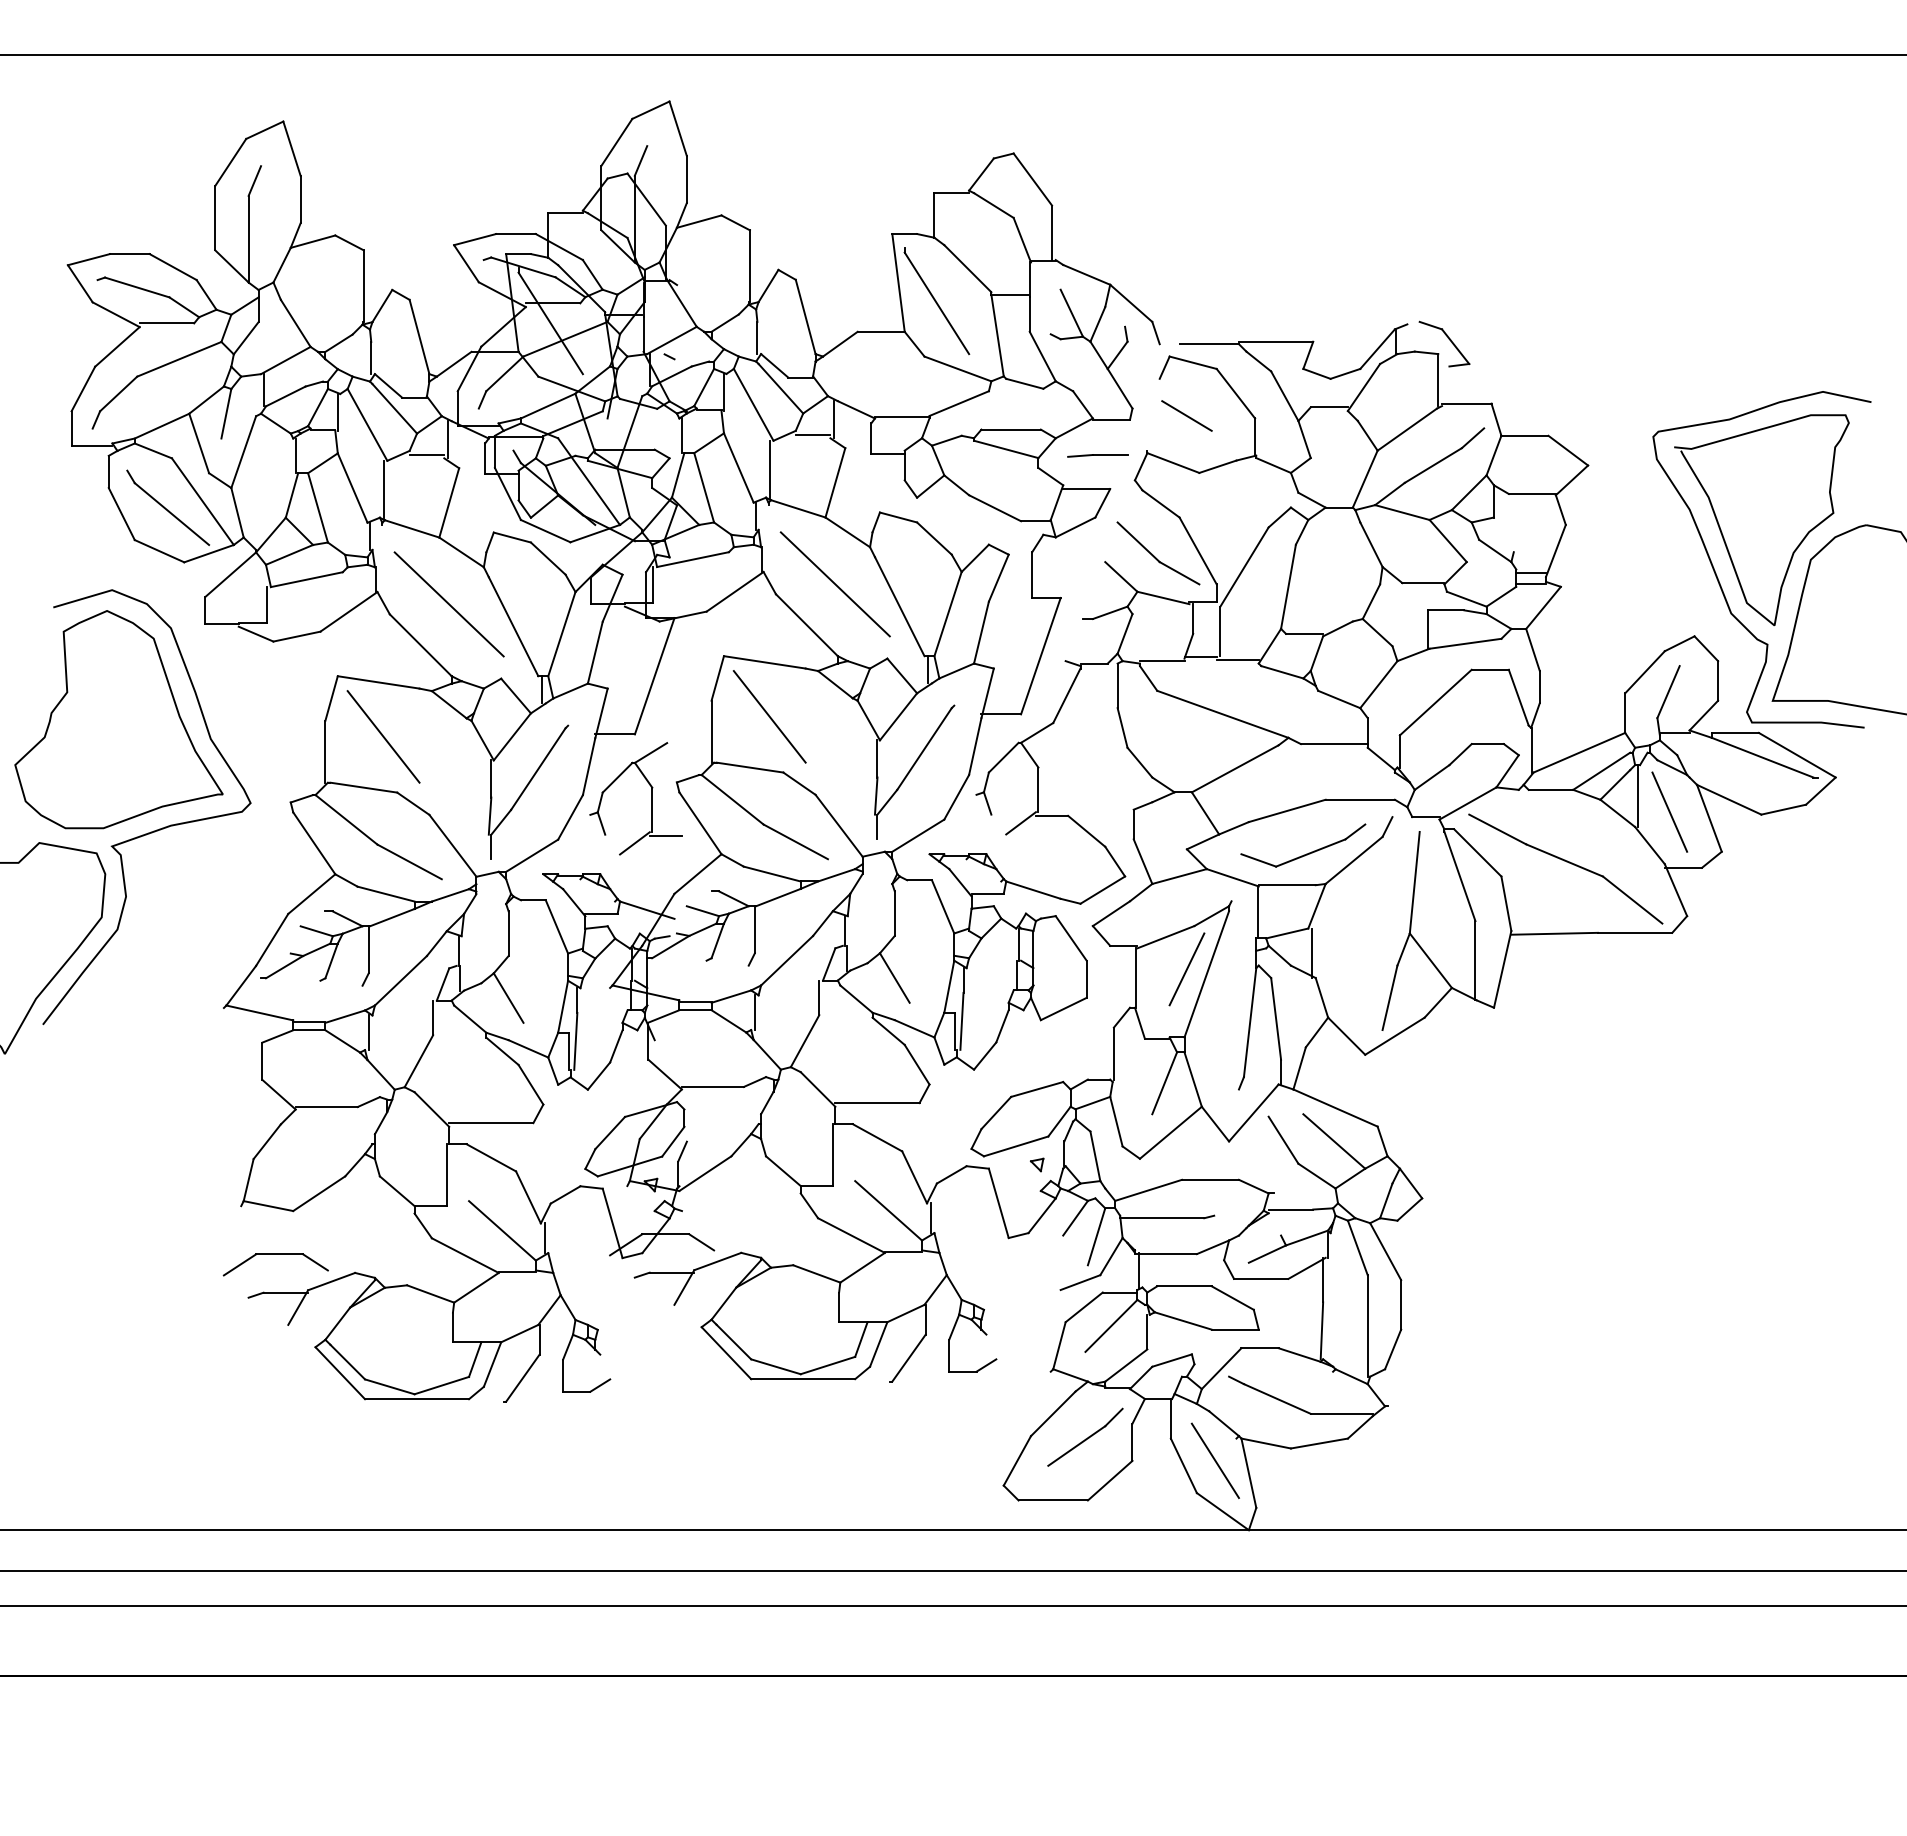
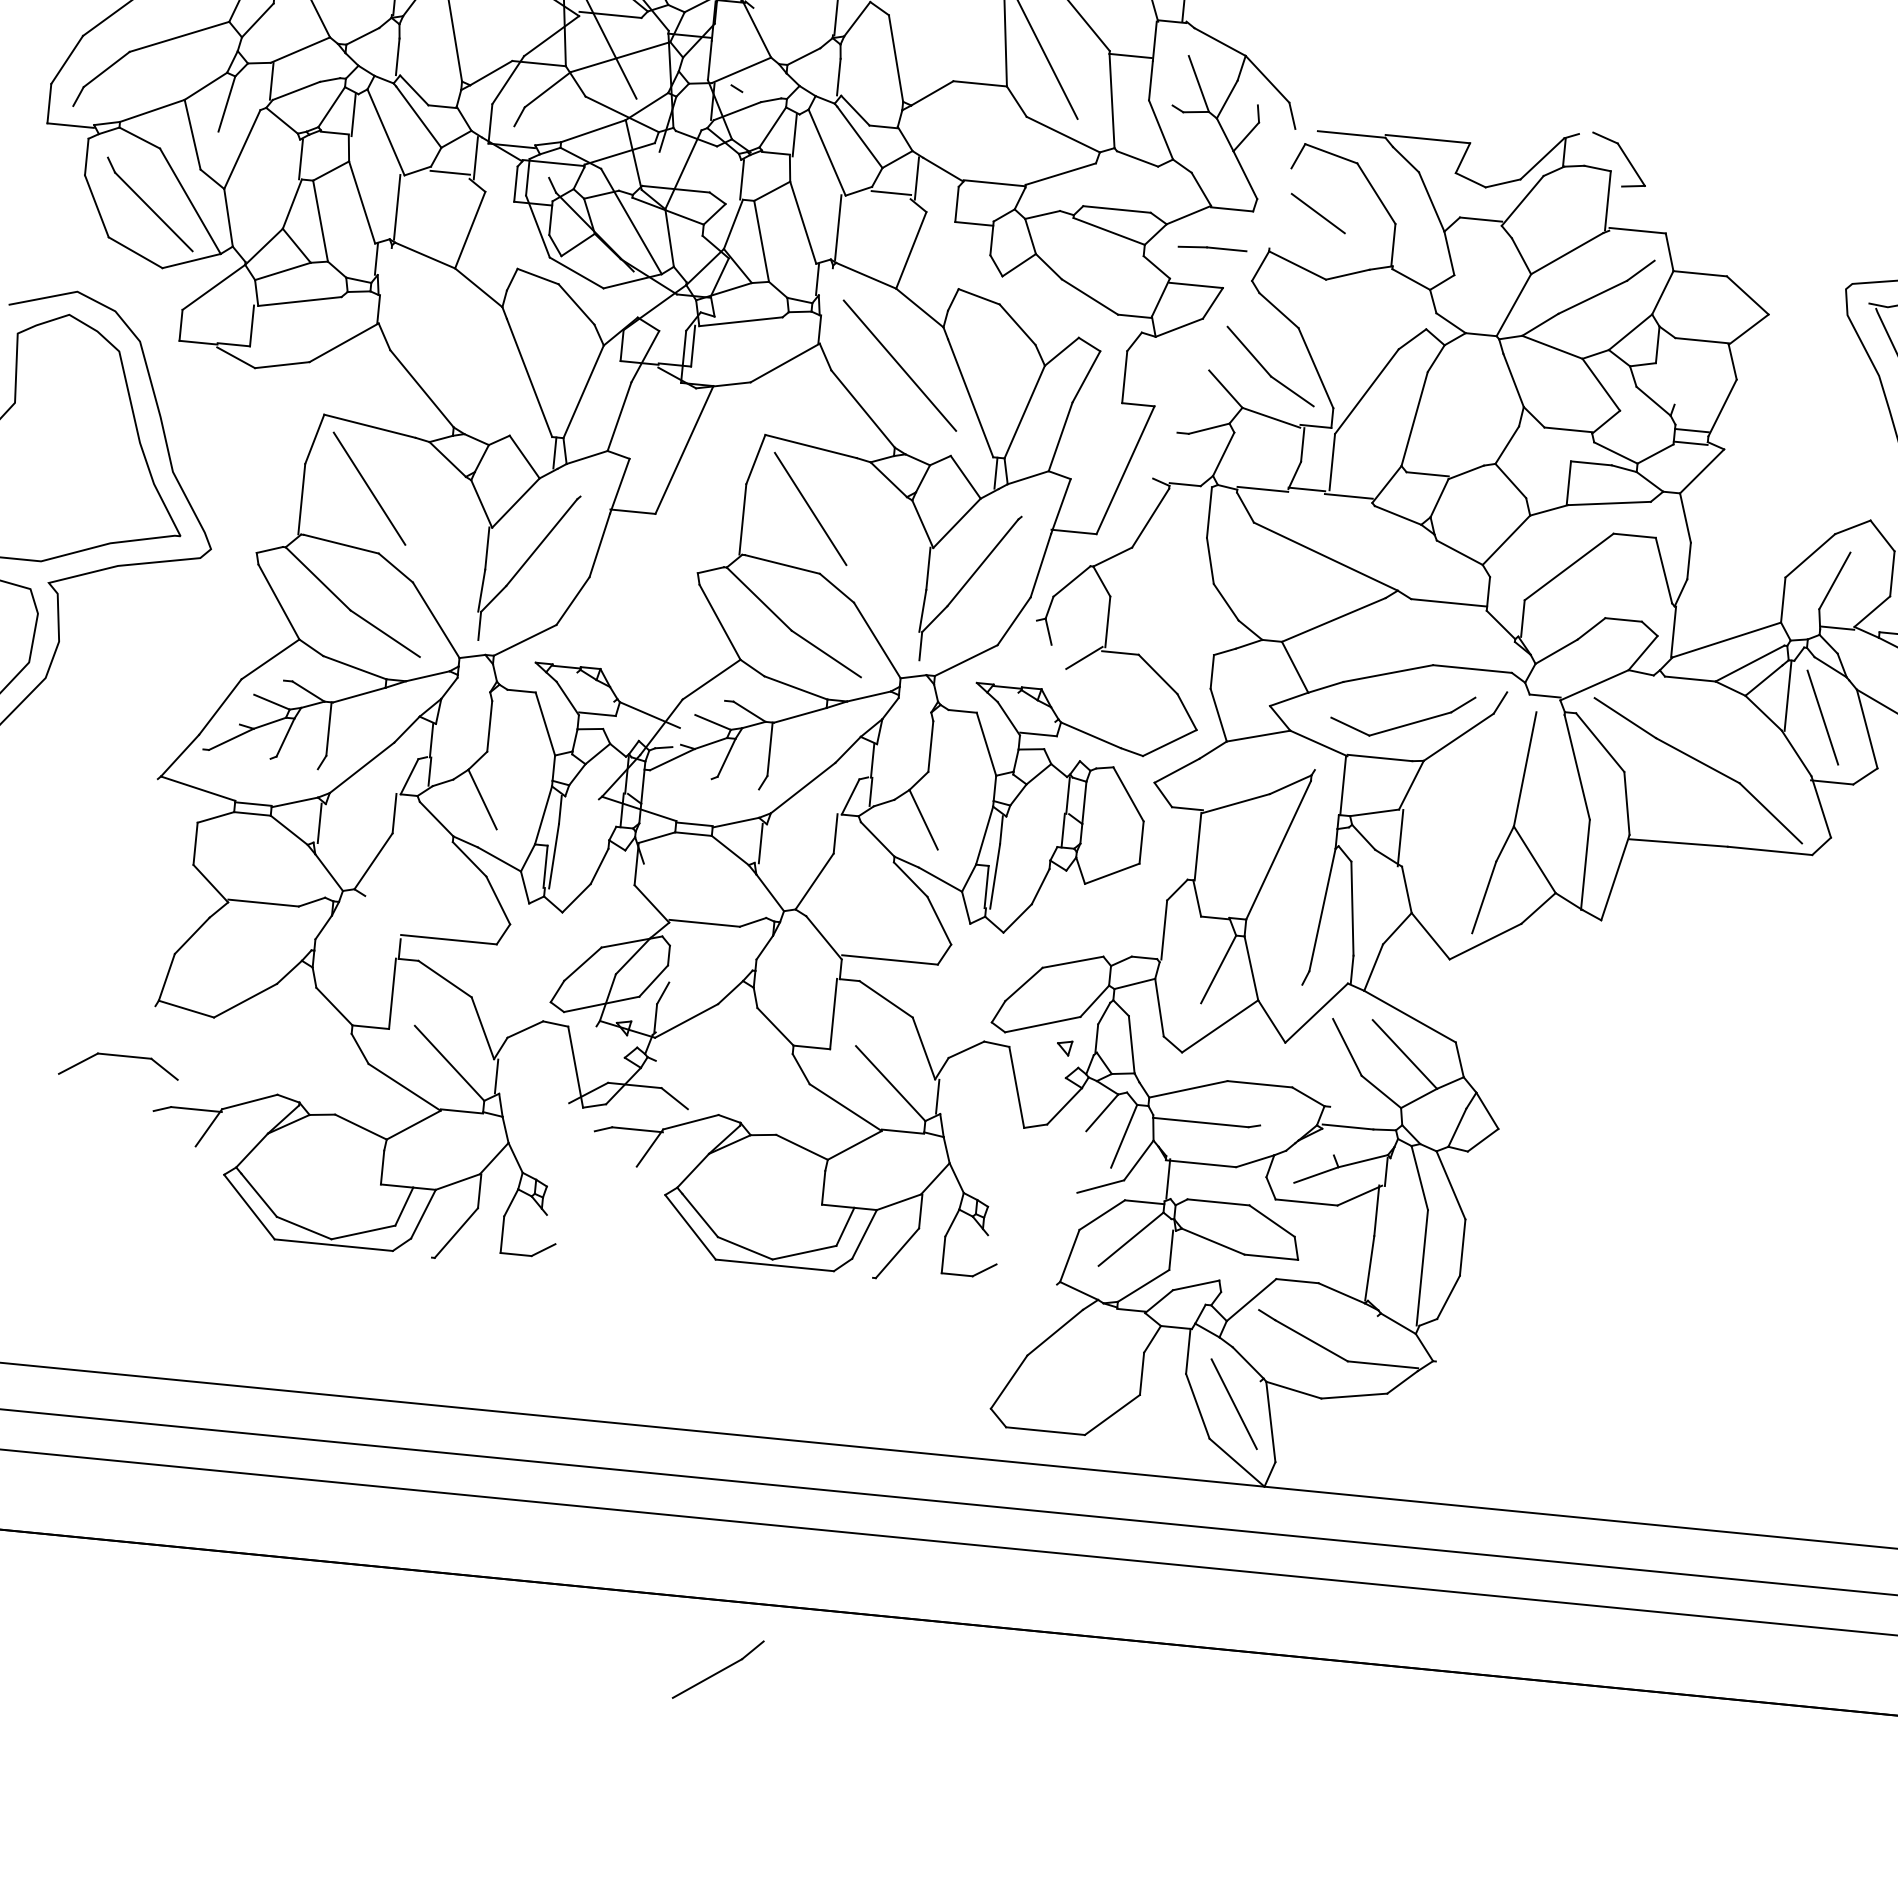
line: (448, 604) -> (458, 345), removed
part: (651, 798) -> (667, 588), removed
line: (1186, 969) -> (1256, 842), removed
line: (431, 1109) -> (382, 917), removed
part: (275, 1254) -> (119, 1055), moved
part: (1085, 1436) -> (718, 1668), moved

